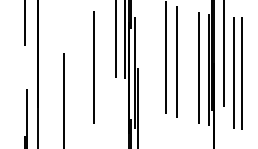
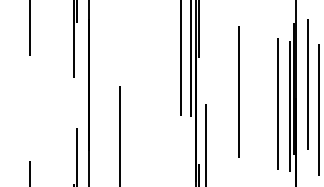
line: (176, 61) -> (252, 96), removed
line: (93, 67) -> (154, 103), removed
line: (135, 72) -> (203, 109), removed

